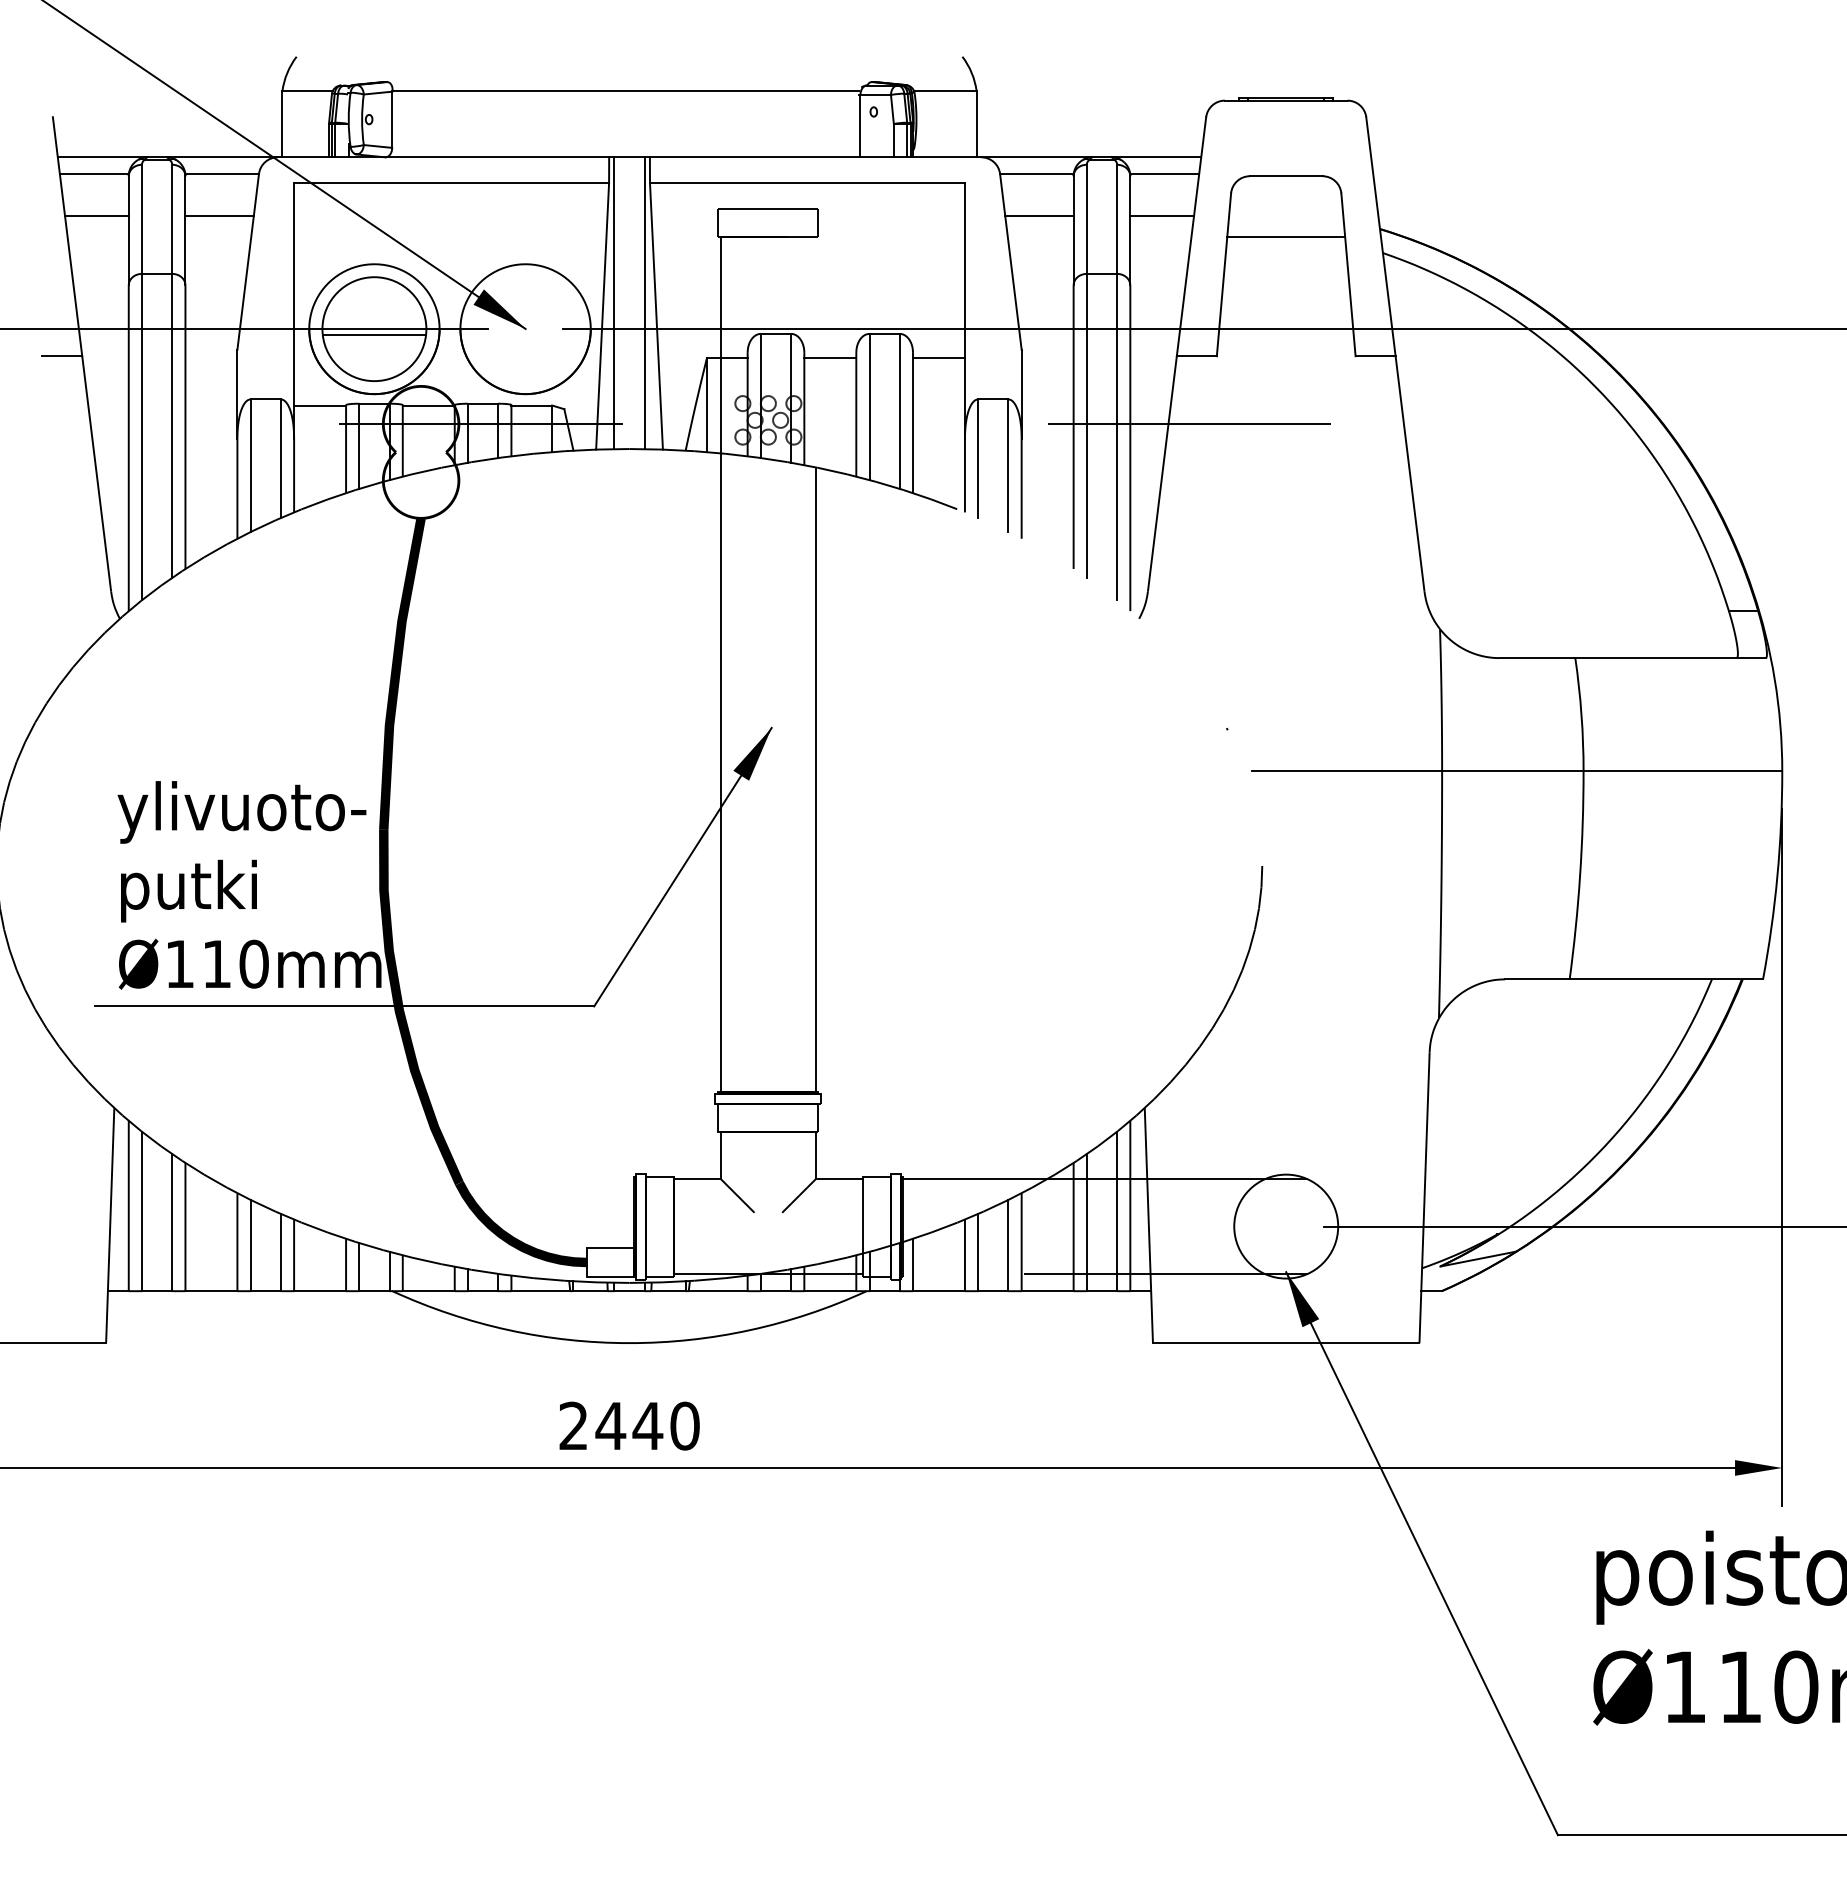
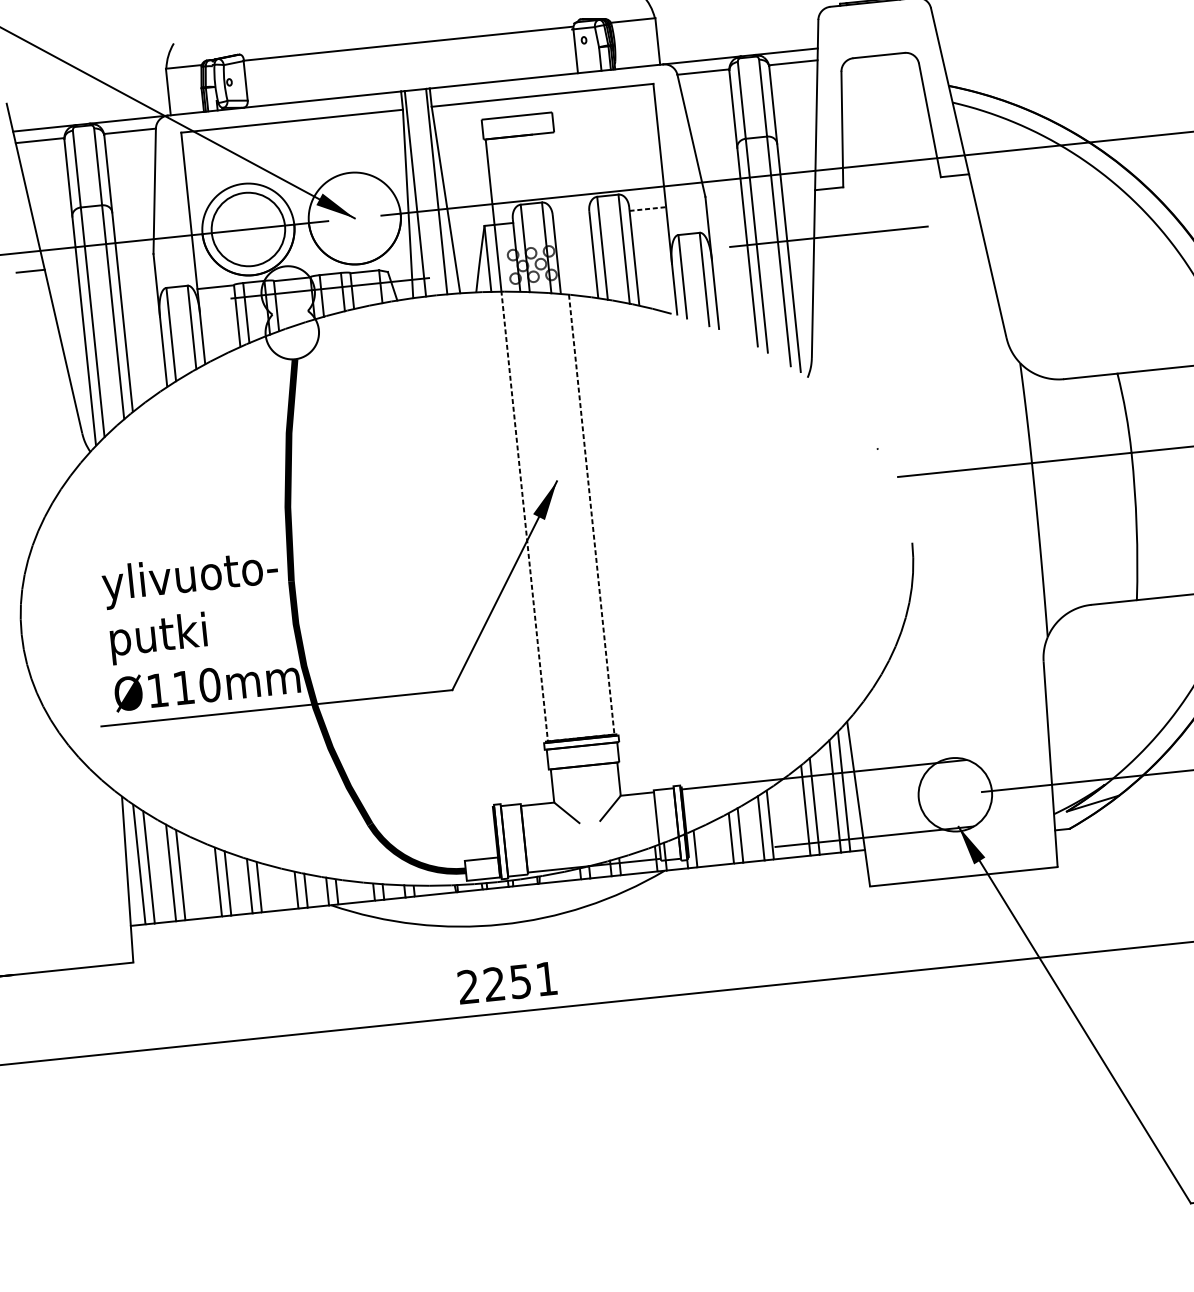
line: (96, 215) -> (44, 169), removed
line: (219, 215) -> (131, 160), removed
line: (1039, 215) -> (708, 101), removed
line: (1162, 215) -> (794, 92), removed
line: (1286, 237) -> (883, 98), removed
line: (374, 334) -> (248, 233), removed
line: (830, 358) -> (571, 216), removed
line: (938, 358) -> (647, 209), solid -> dashed
line: (760, 1092) -> (575, 738), solid -> dashed
text: (647, 1425) -> (520, 981), 2440 -> 2251

